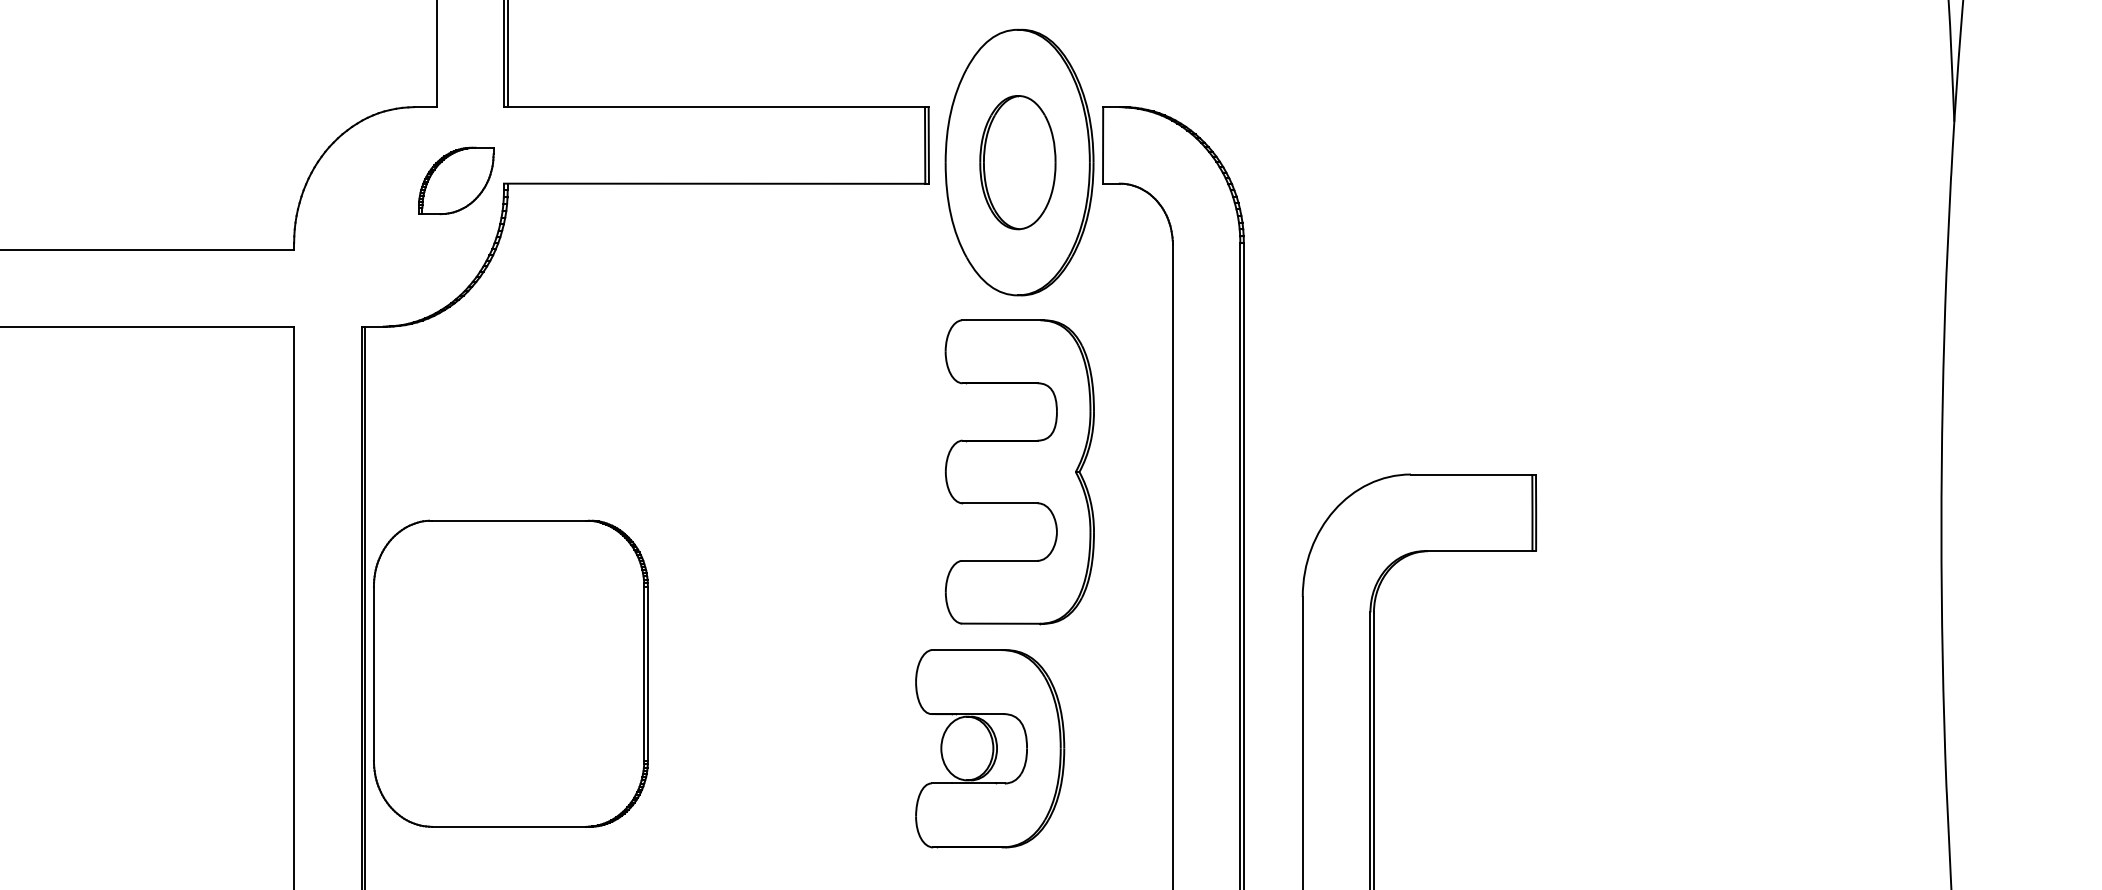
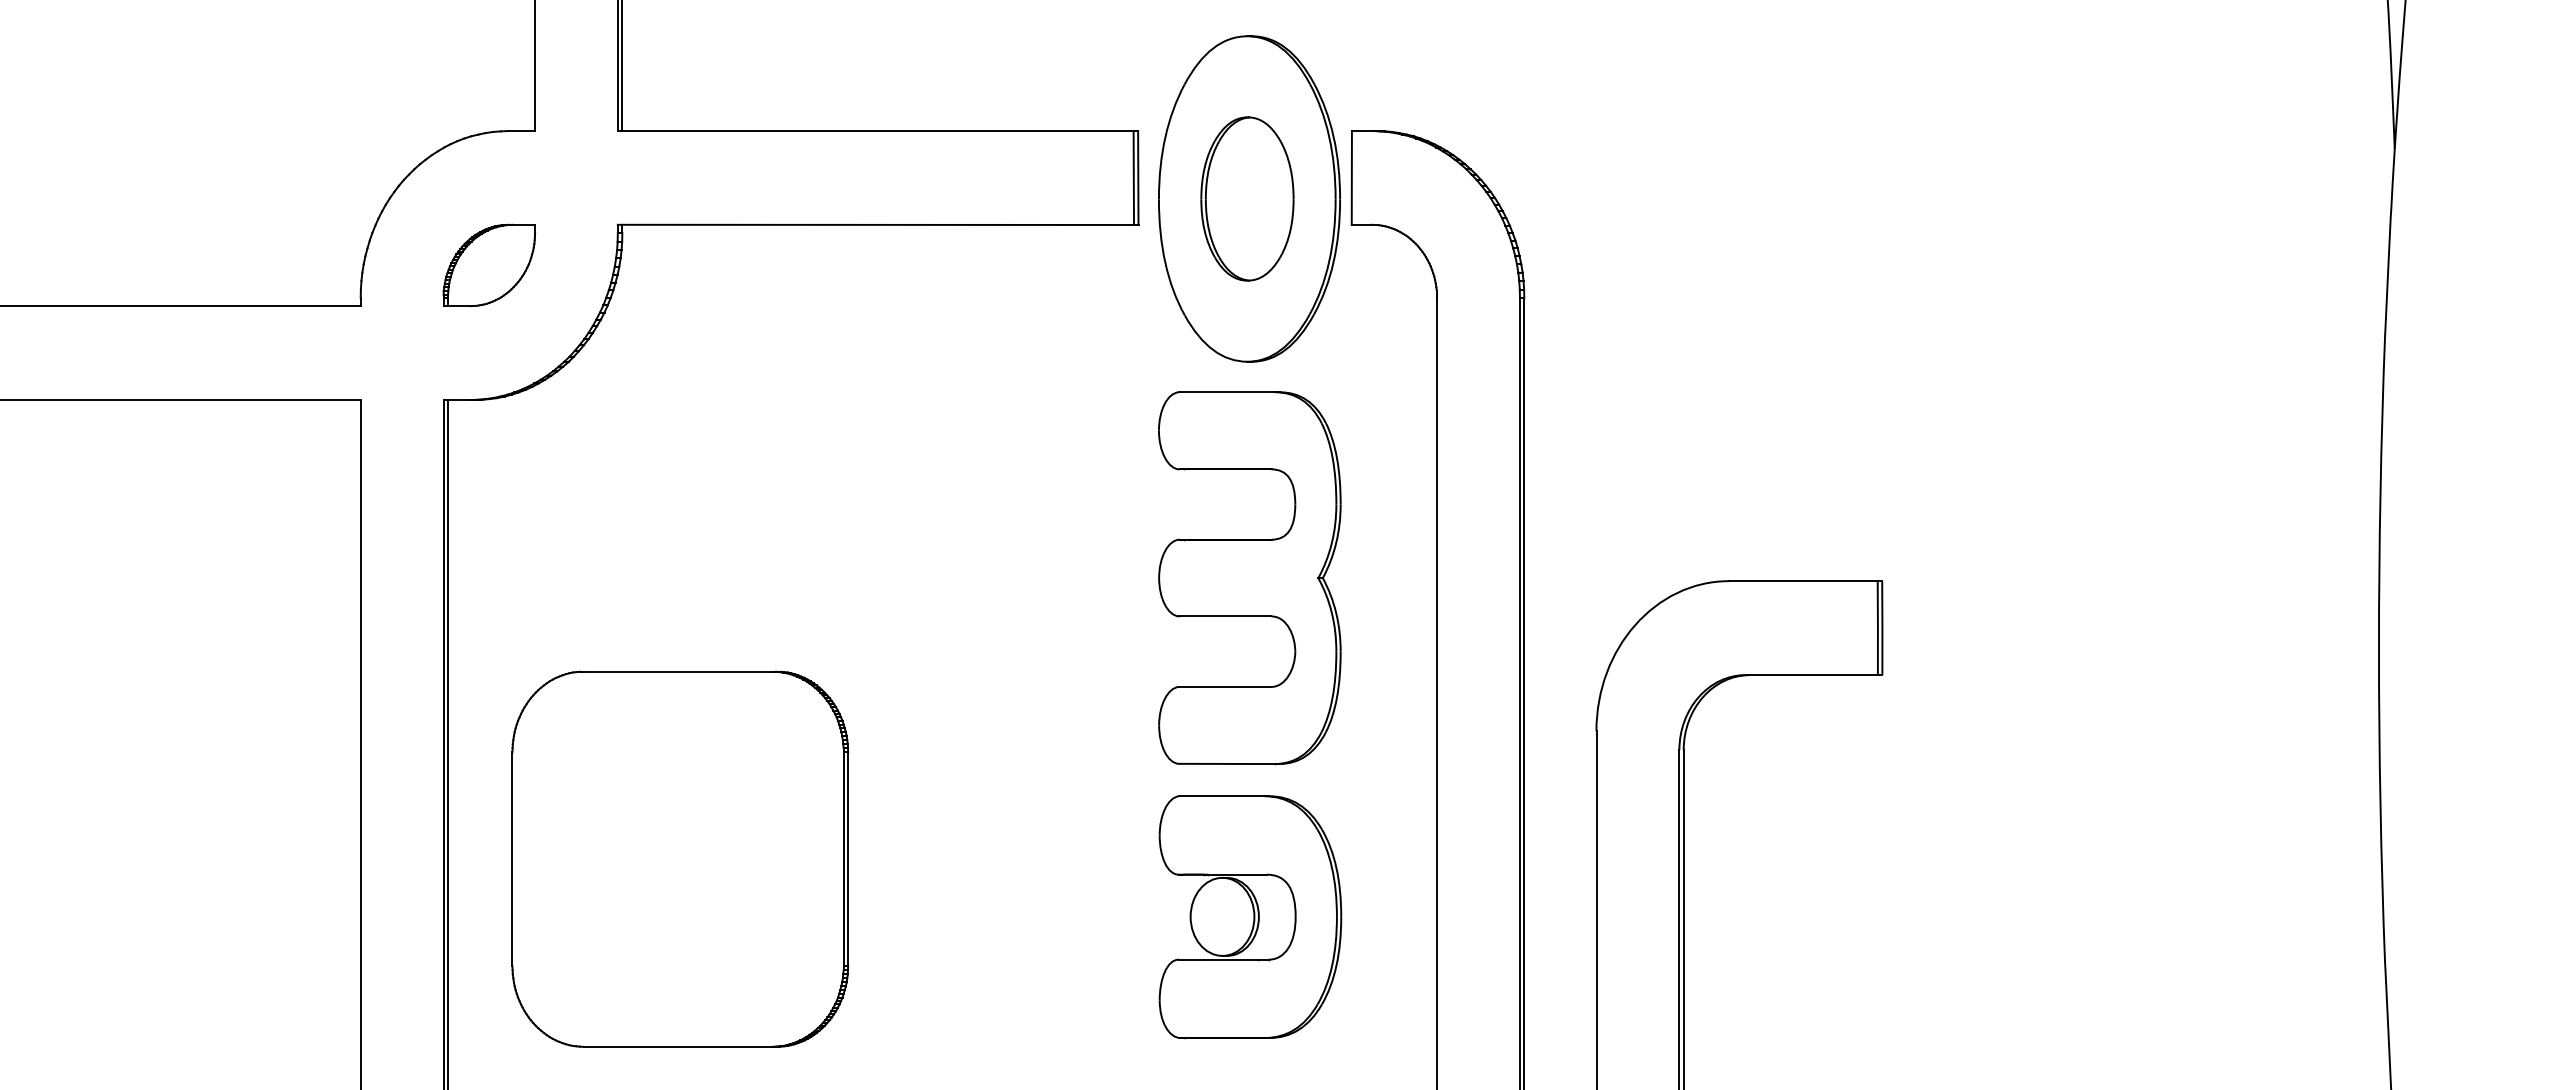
part: (455, 180) -> (488, 265), moved
part: (511, 673) -> (680, 858), moved
part: (990, 749) -> (1250, 917), moved

